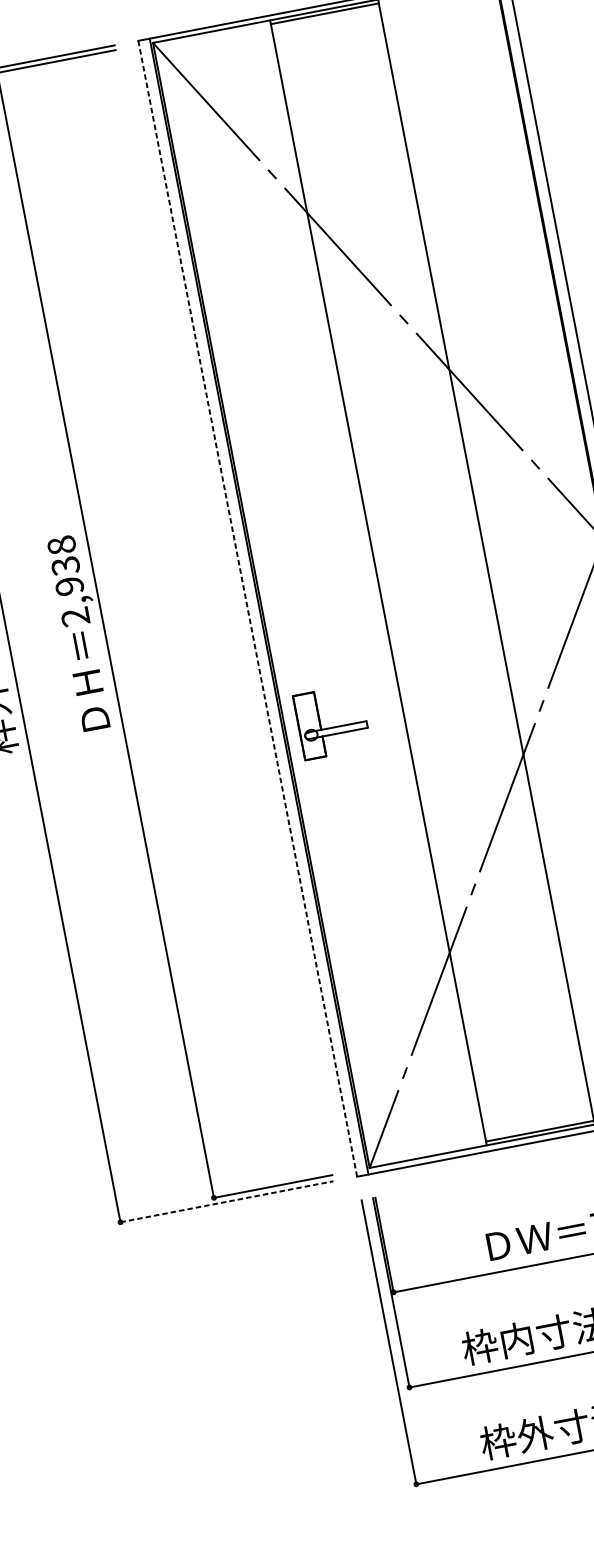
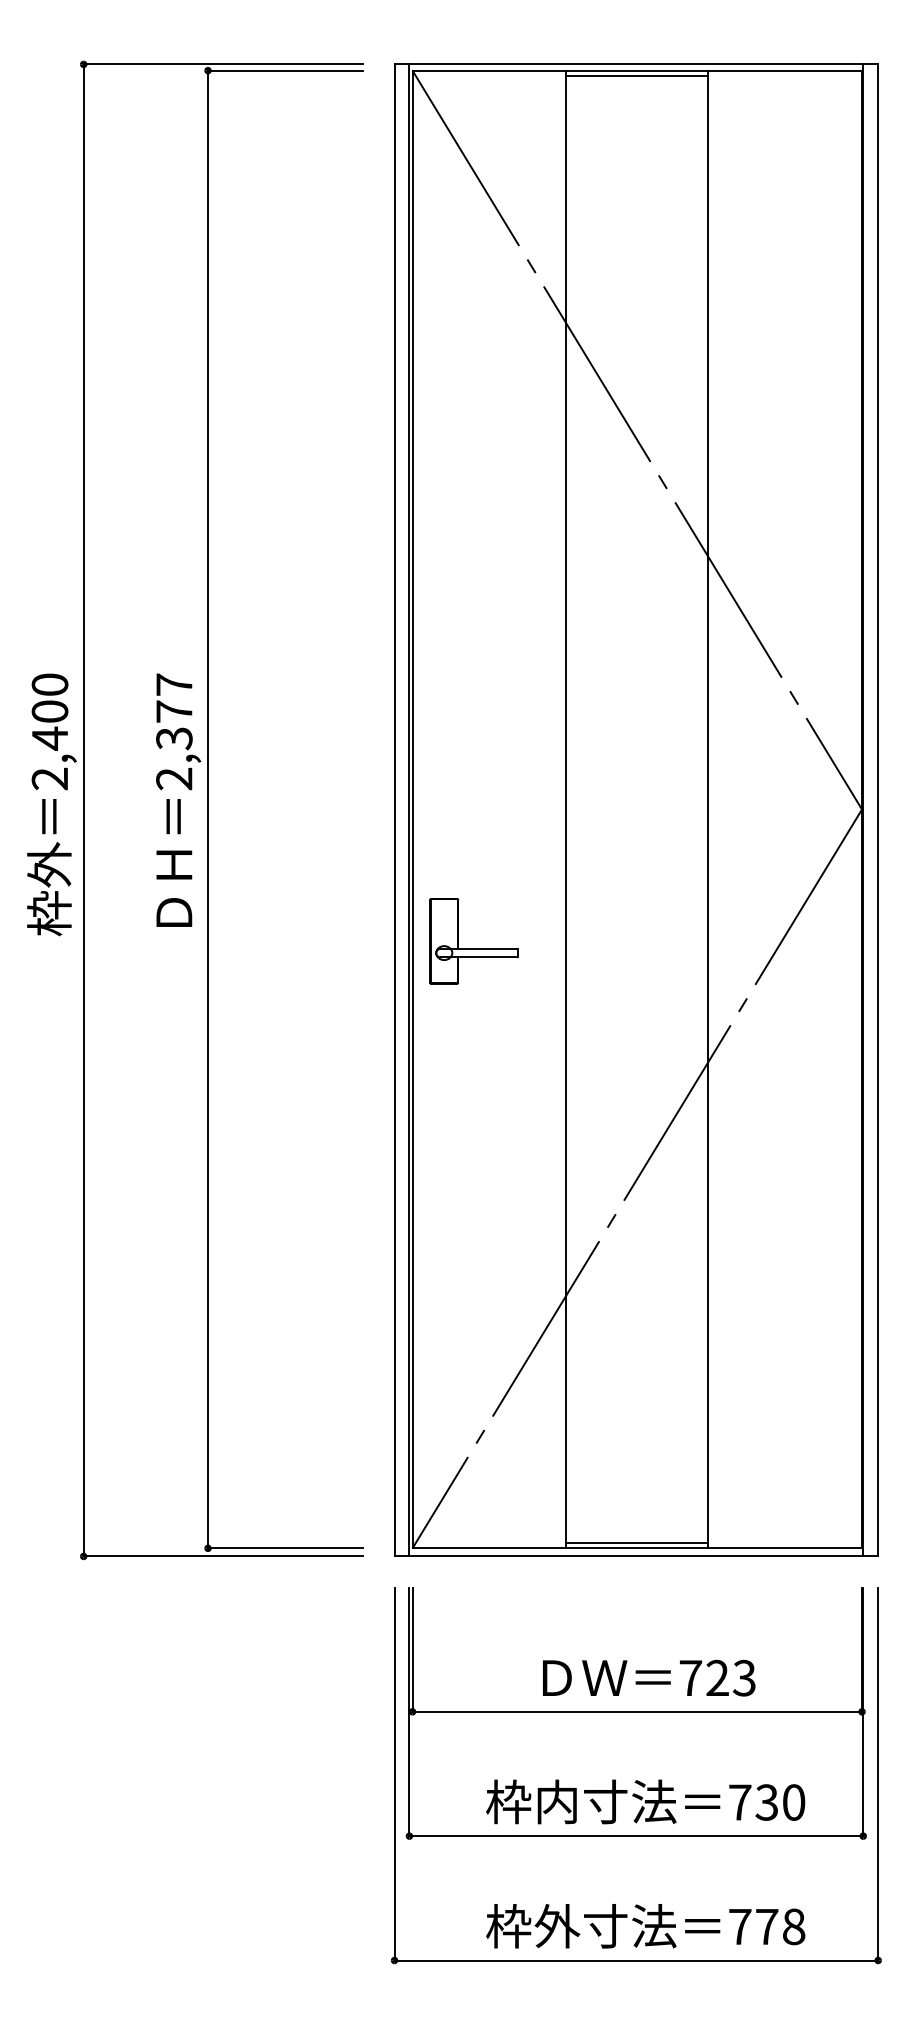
text: (65, 565) -> (174, 711), 2,938 -> 2,377
line: (247, 608) -> (394, 810), dashed -> solid
part: (332, 727) -> (473, 948), moved
line: (226, 1201) -> (223, 1556), dashed -> solid

